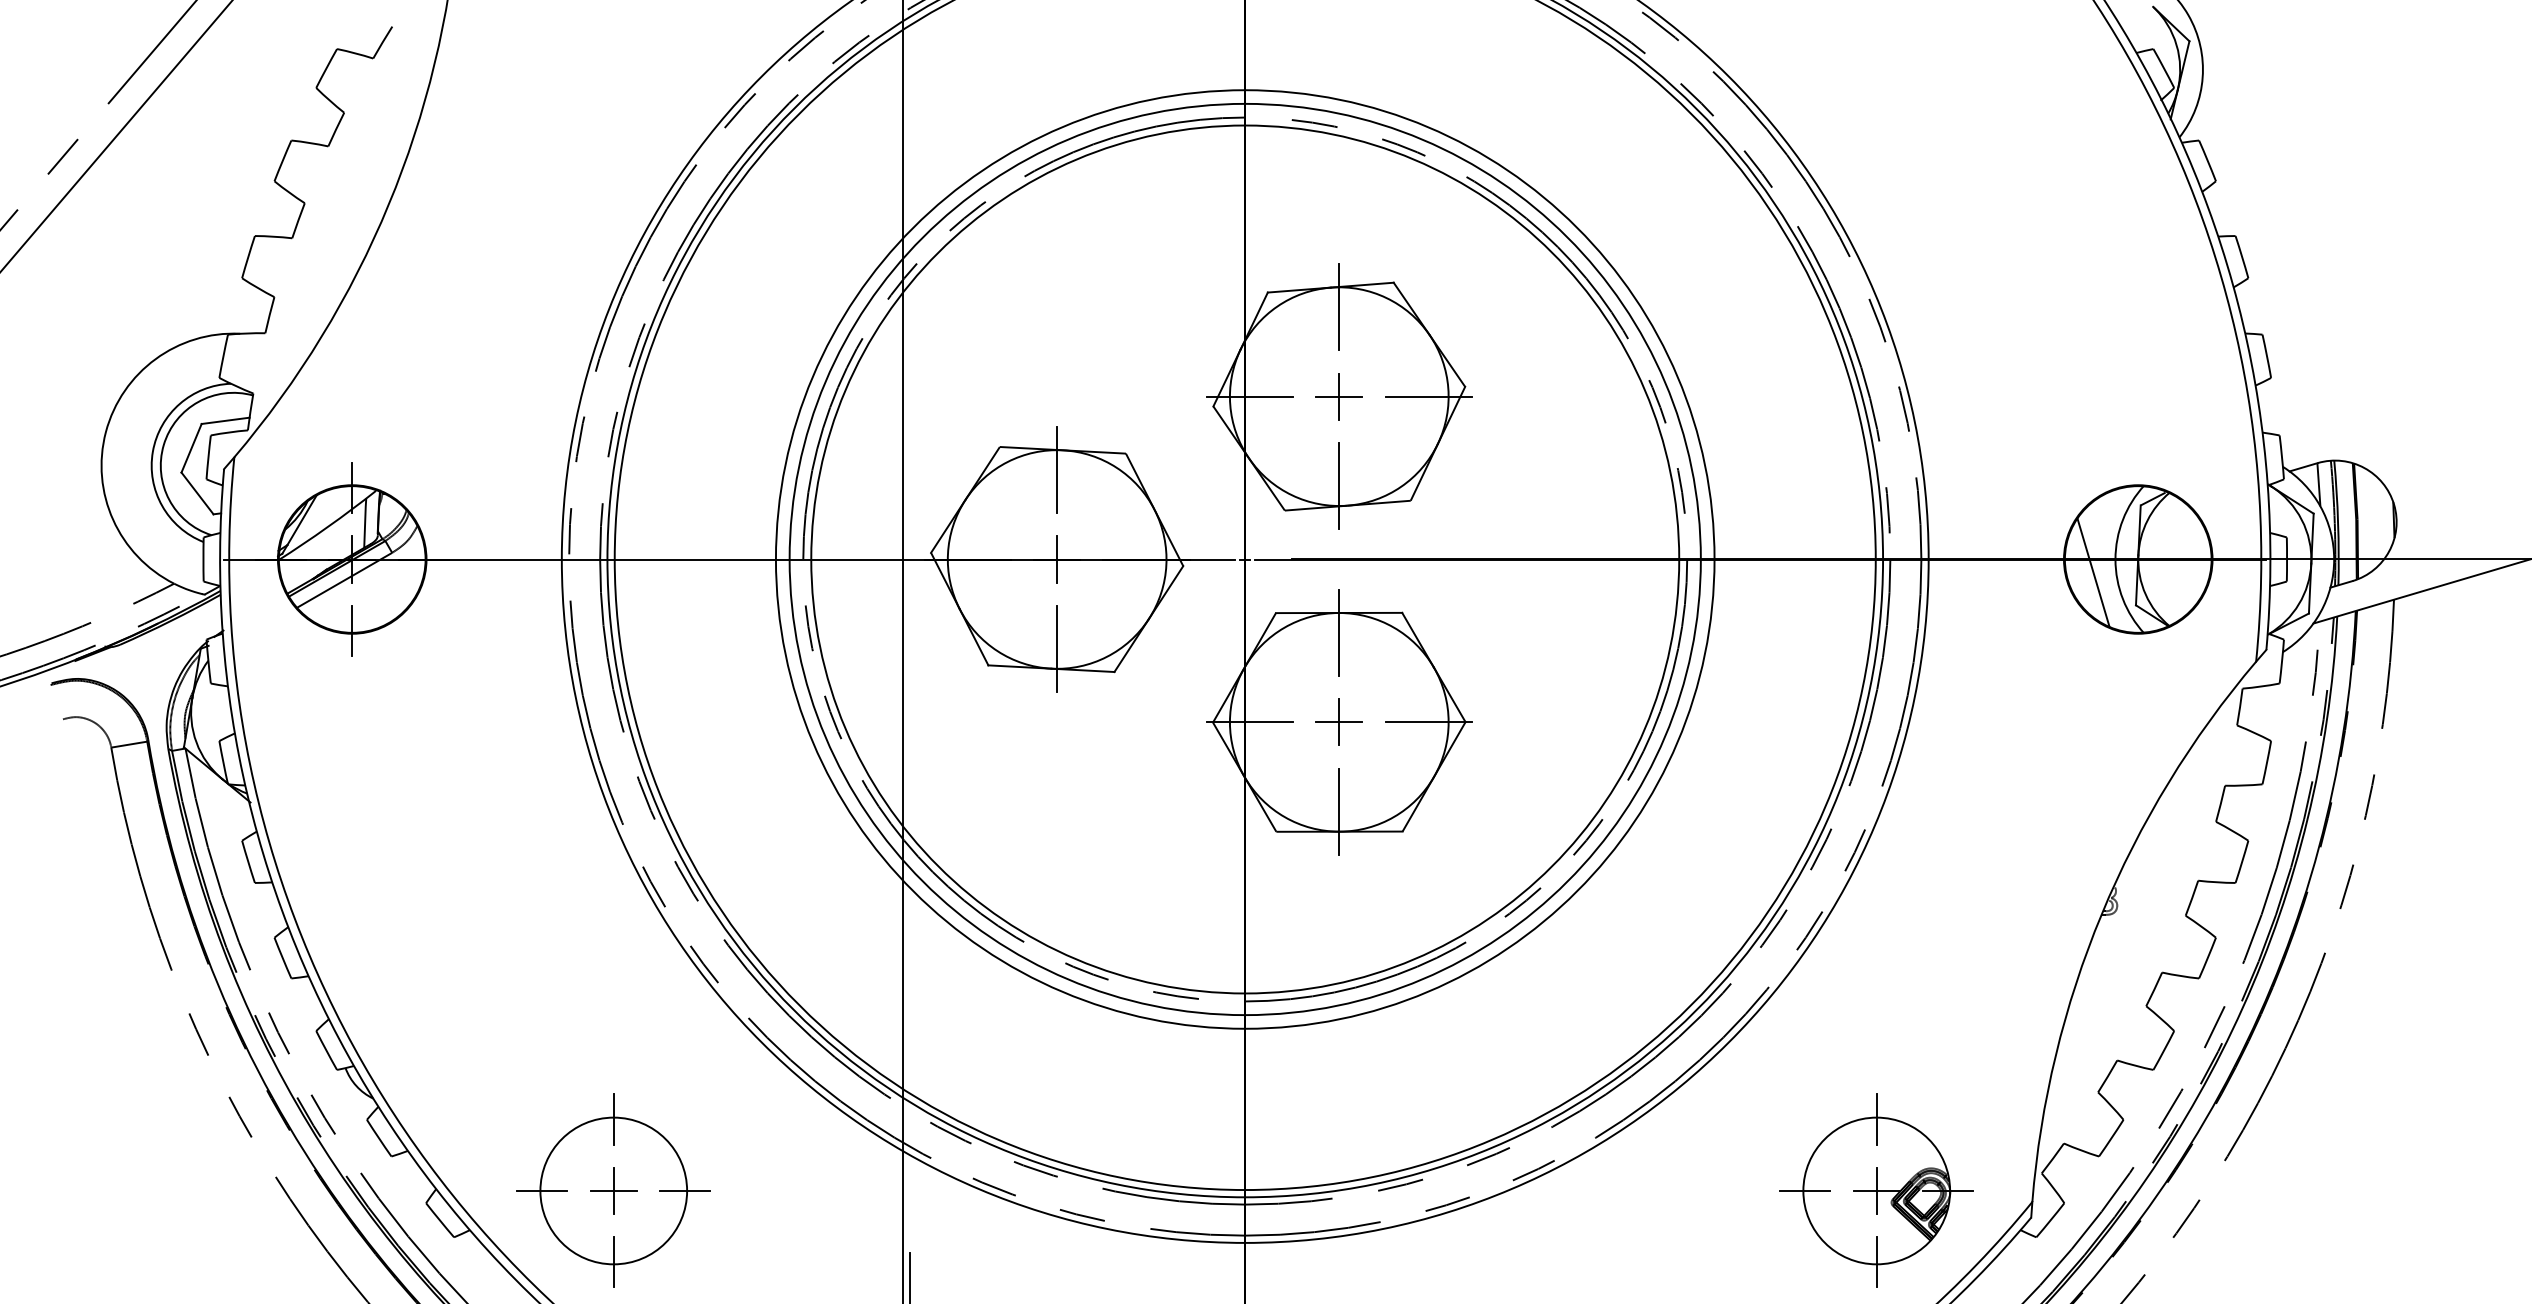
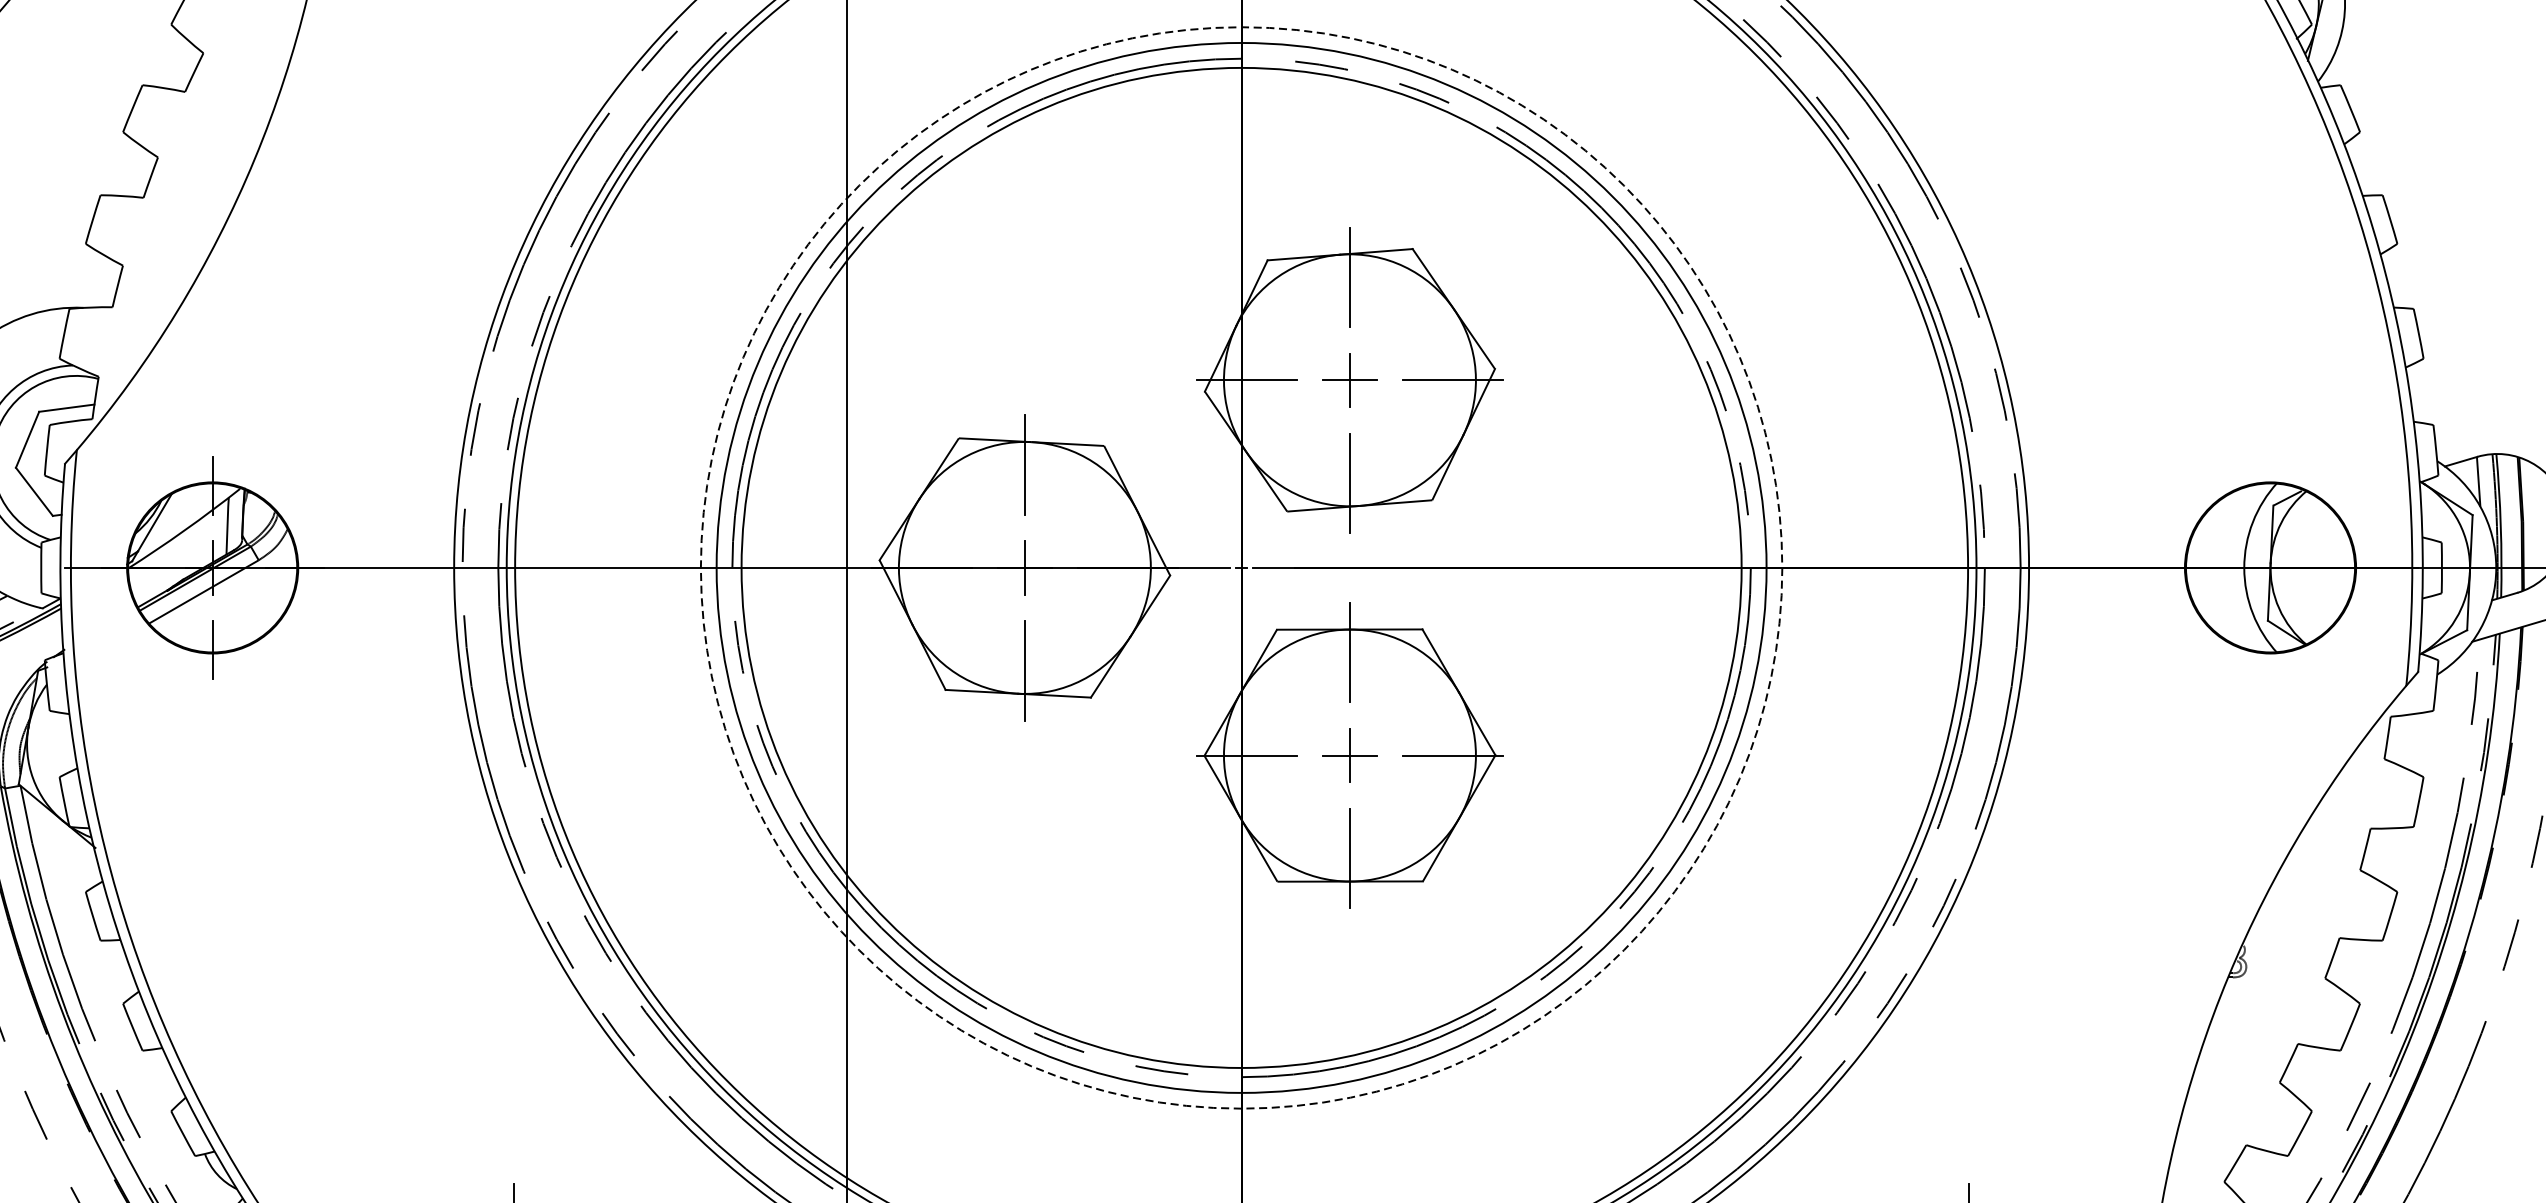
circle: (1244, 559) -> (1240, 567), solid -> dashed
line: (2093, 572) -> (2218, 582), removed

